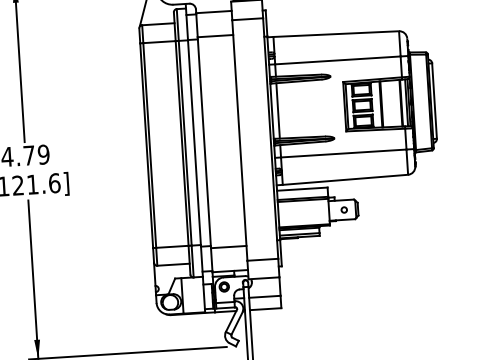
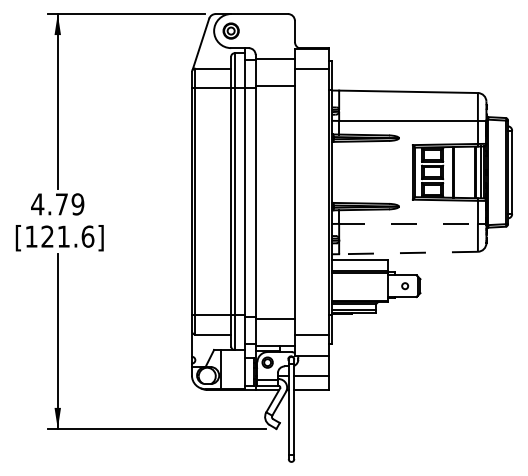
line: (278, 110) -> (339, 172), removed
line: (344, 153) -> (409, 223), solid -> dashed
line: (345, 180) -> (408, 253), solid -> dashed

